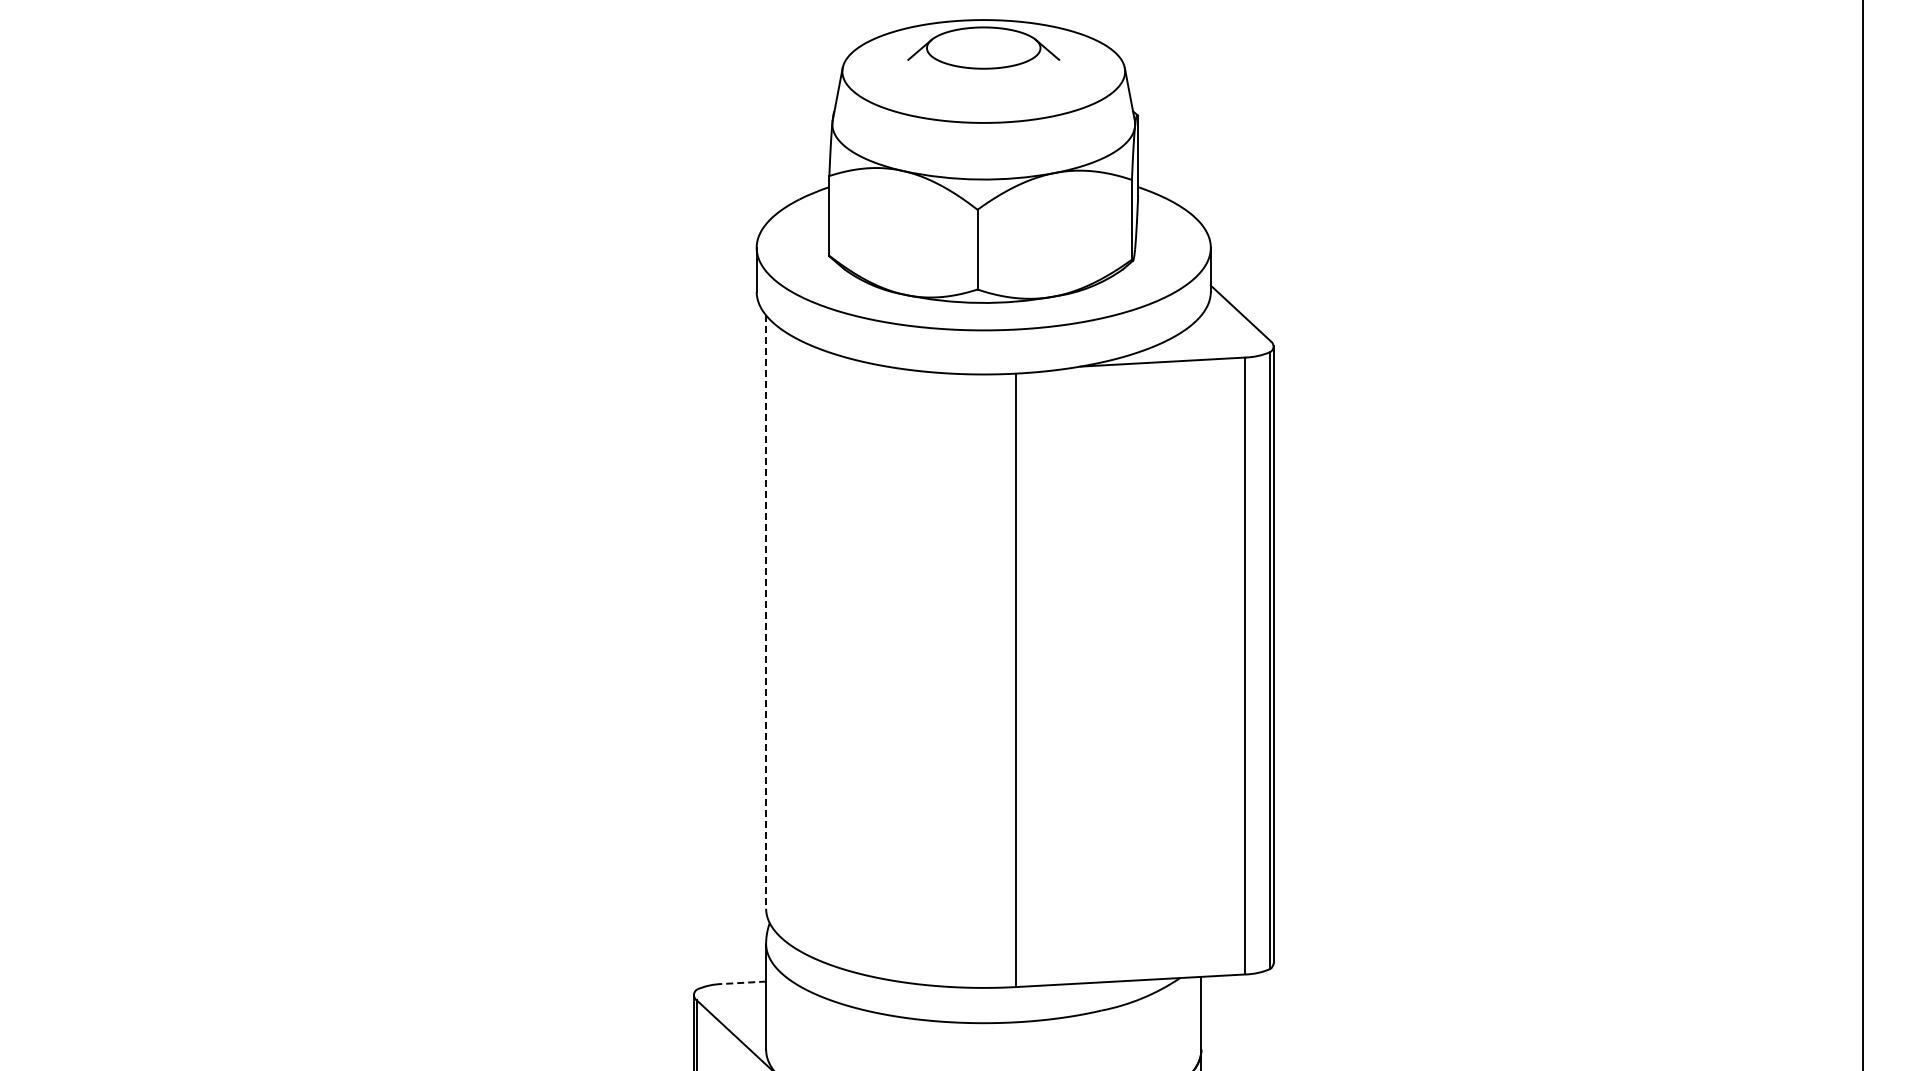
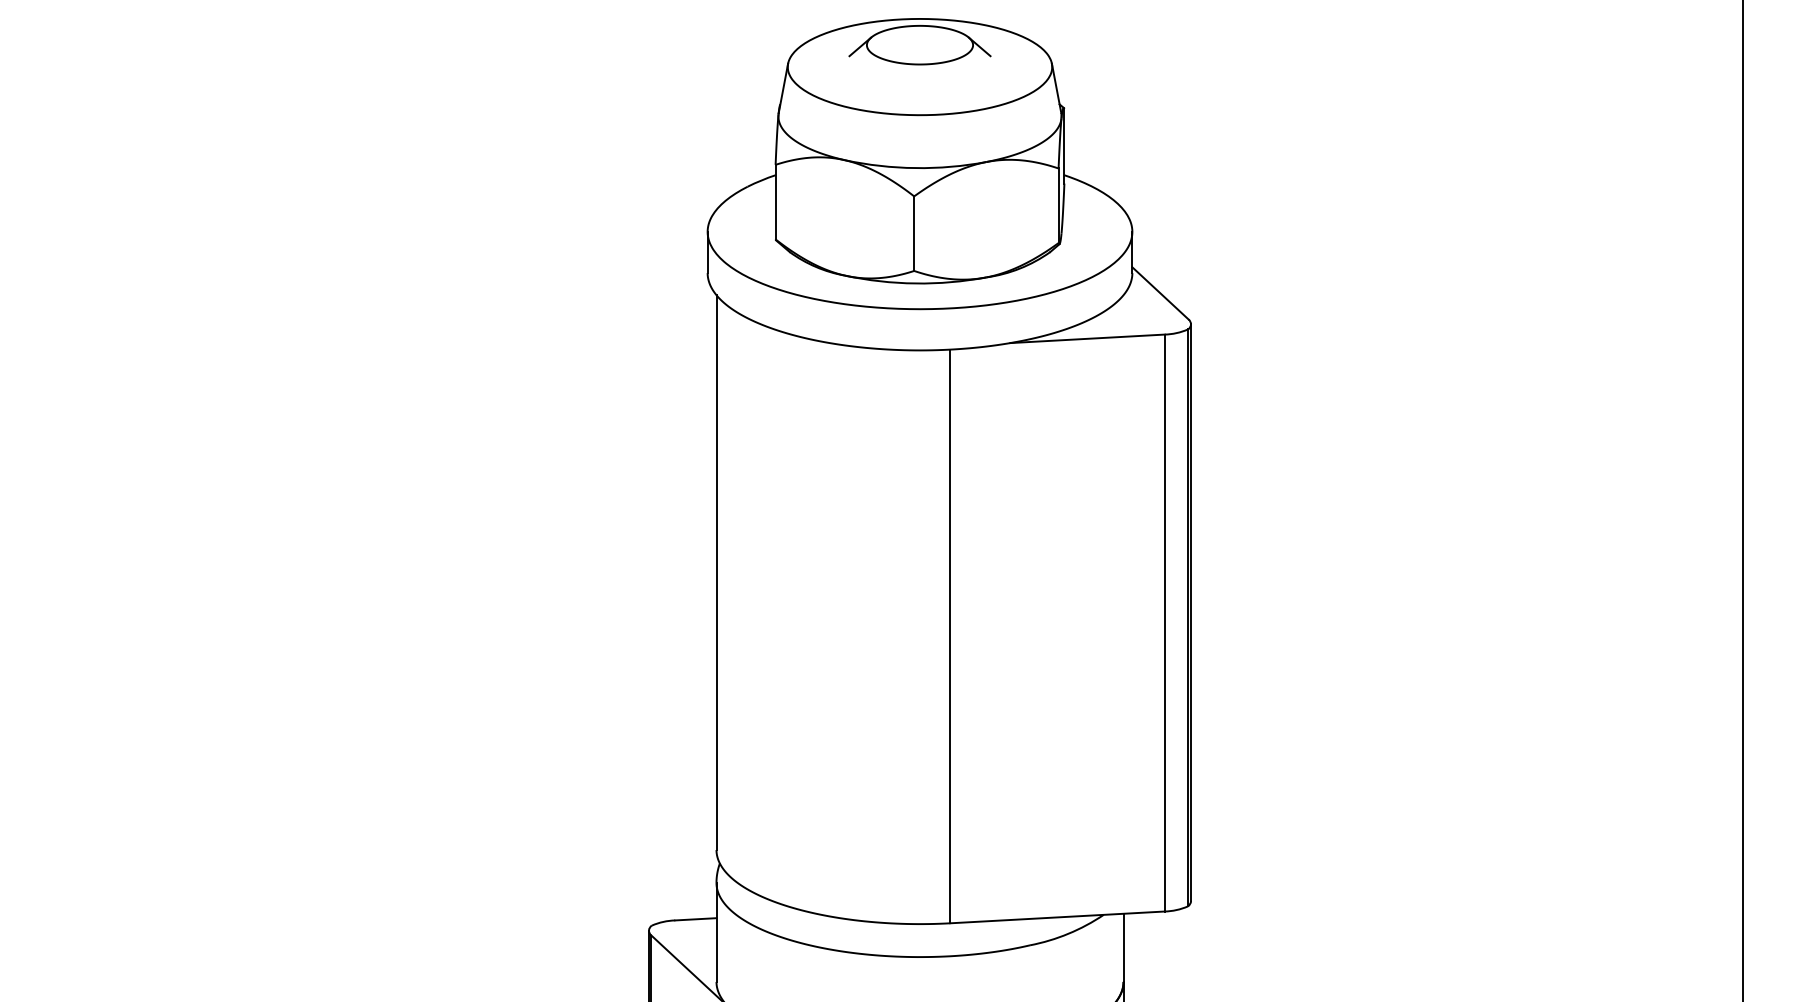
line: (766, 612) -> (716, 573), dashed -> solid
line: (743, 982) -> (695, 919), dashed -> solid

